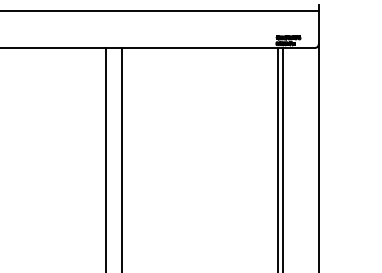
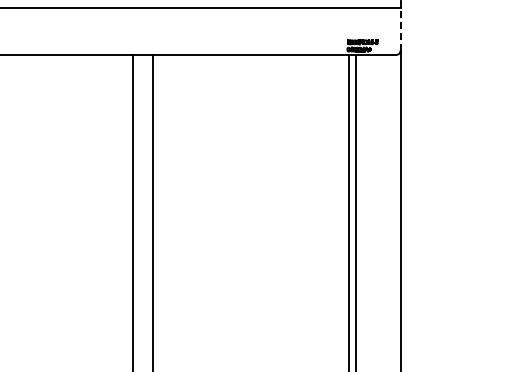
line: (318, 26) -> (400, 28), solid -> dashed

